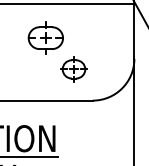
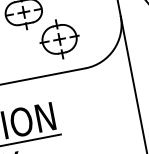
part: (73, 69) -> (59, 39), size x1.43

